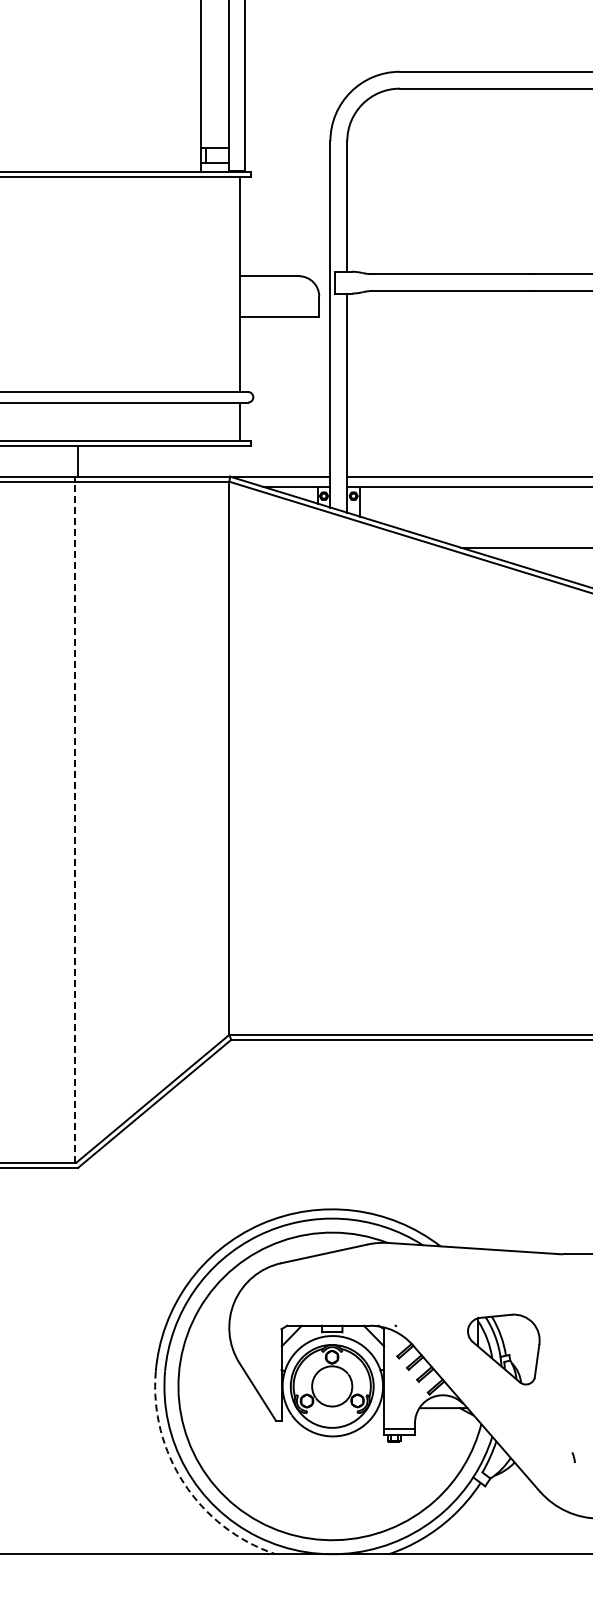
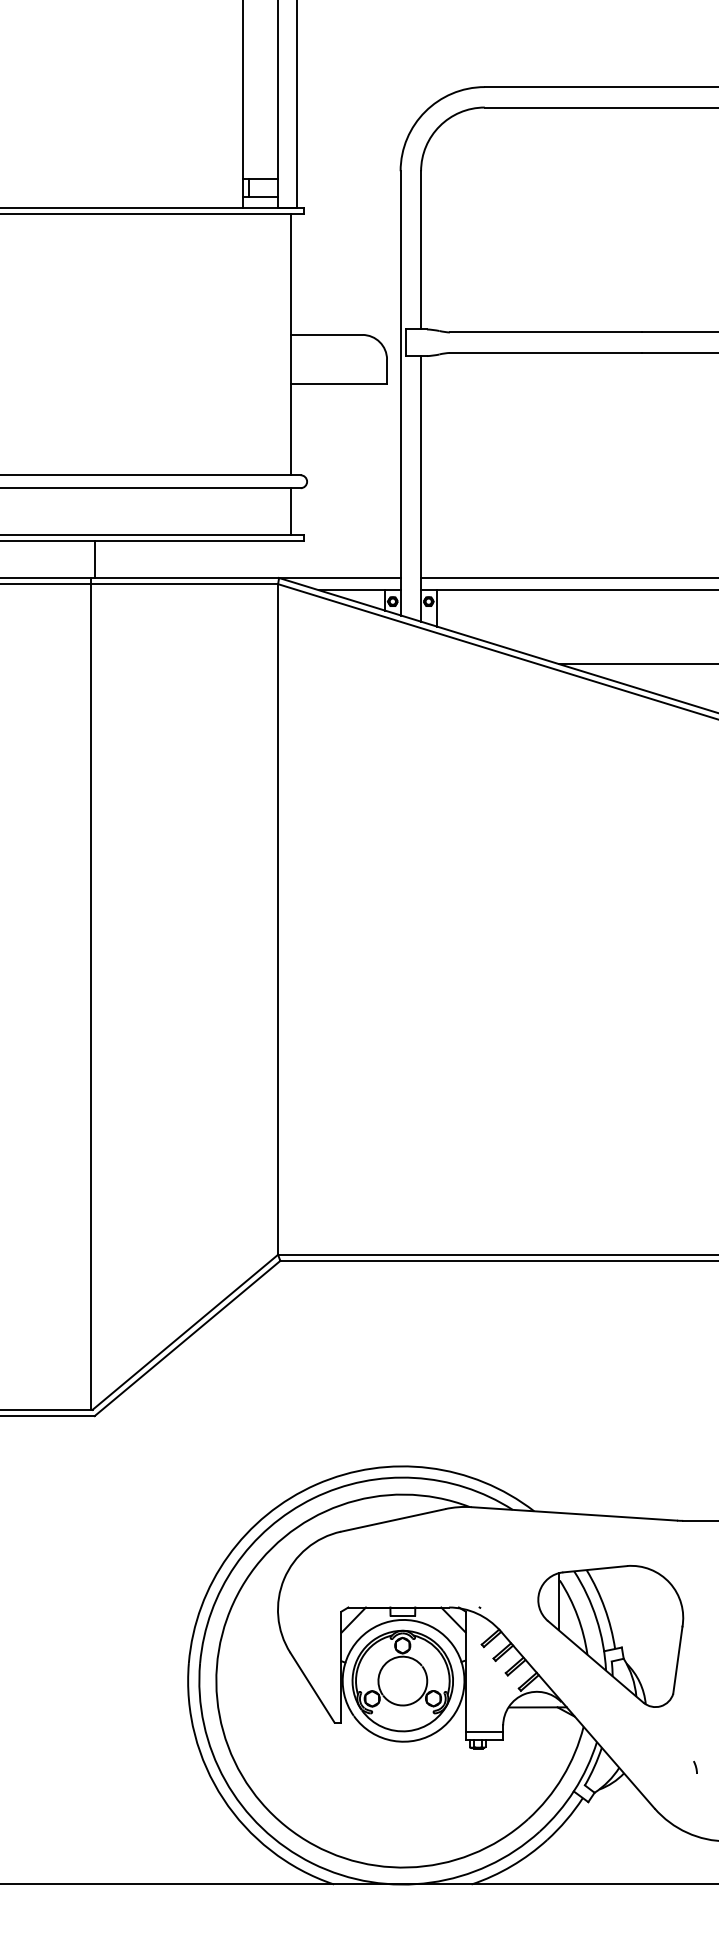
line: (74, 819) -> (90, 993), dashed -> solid
part: (503, 1349) -> (610, 1636), size x1.67
arc: (184, 1483) -> (223, 1798), dashed -> solid

